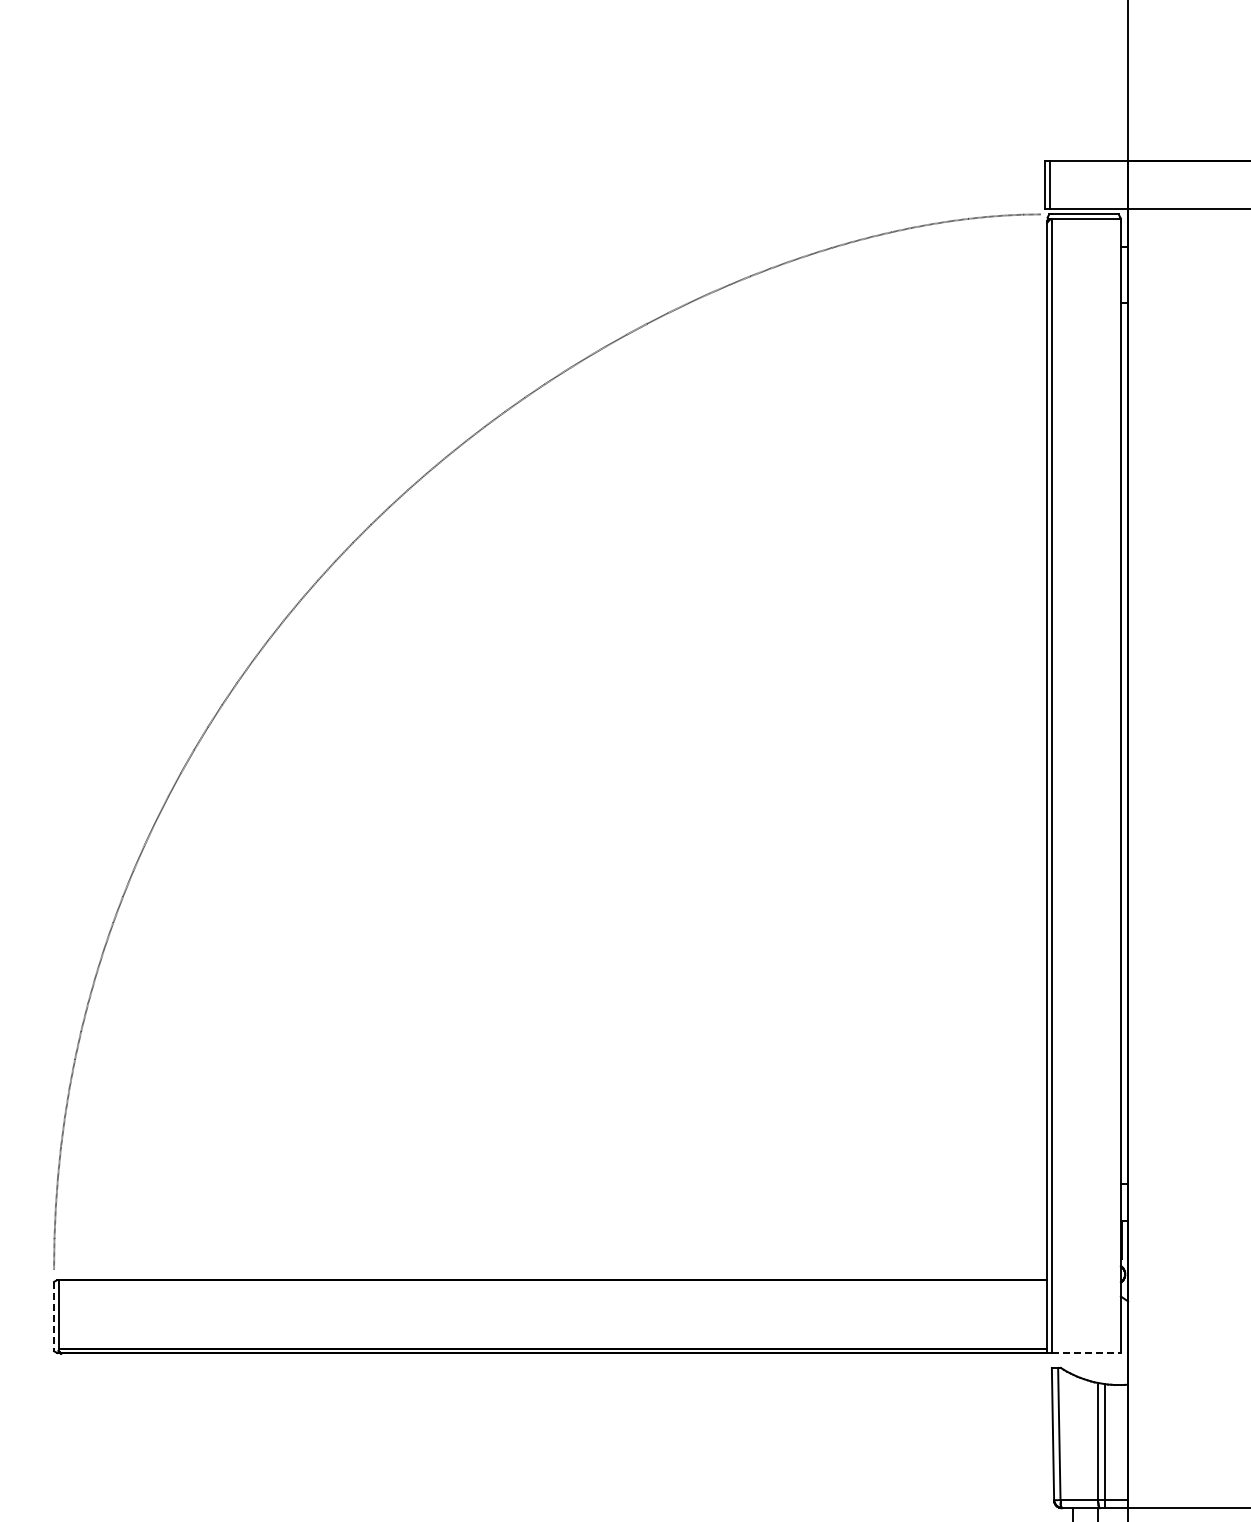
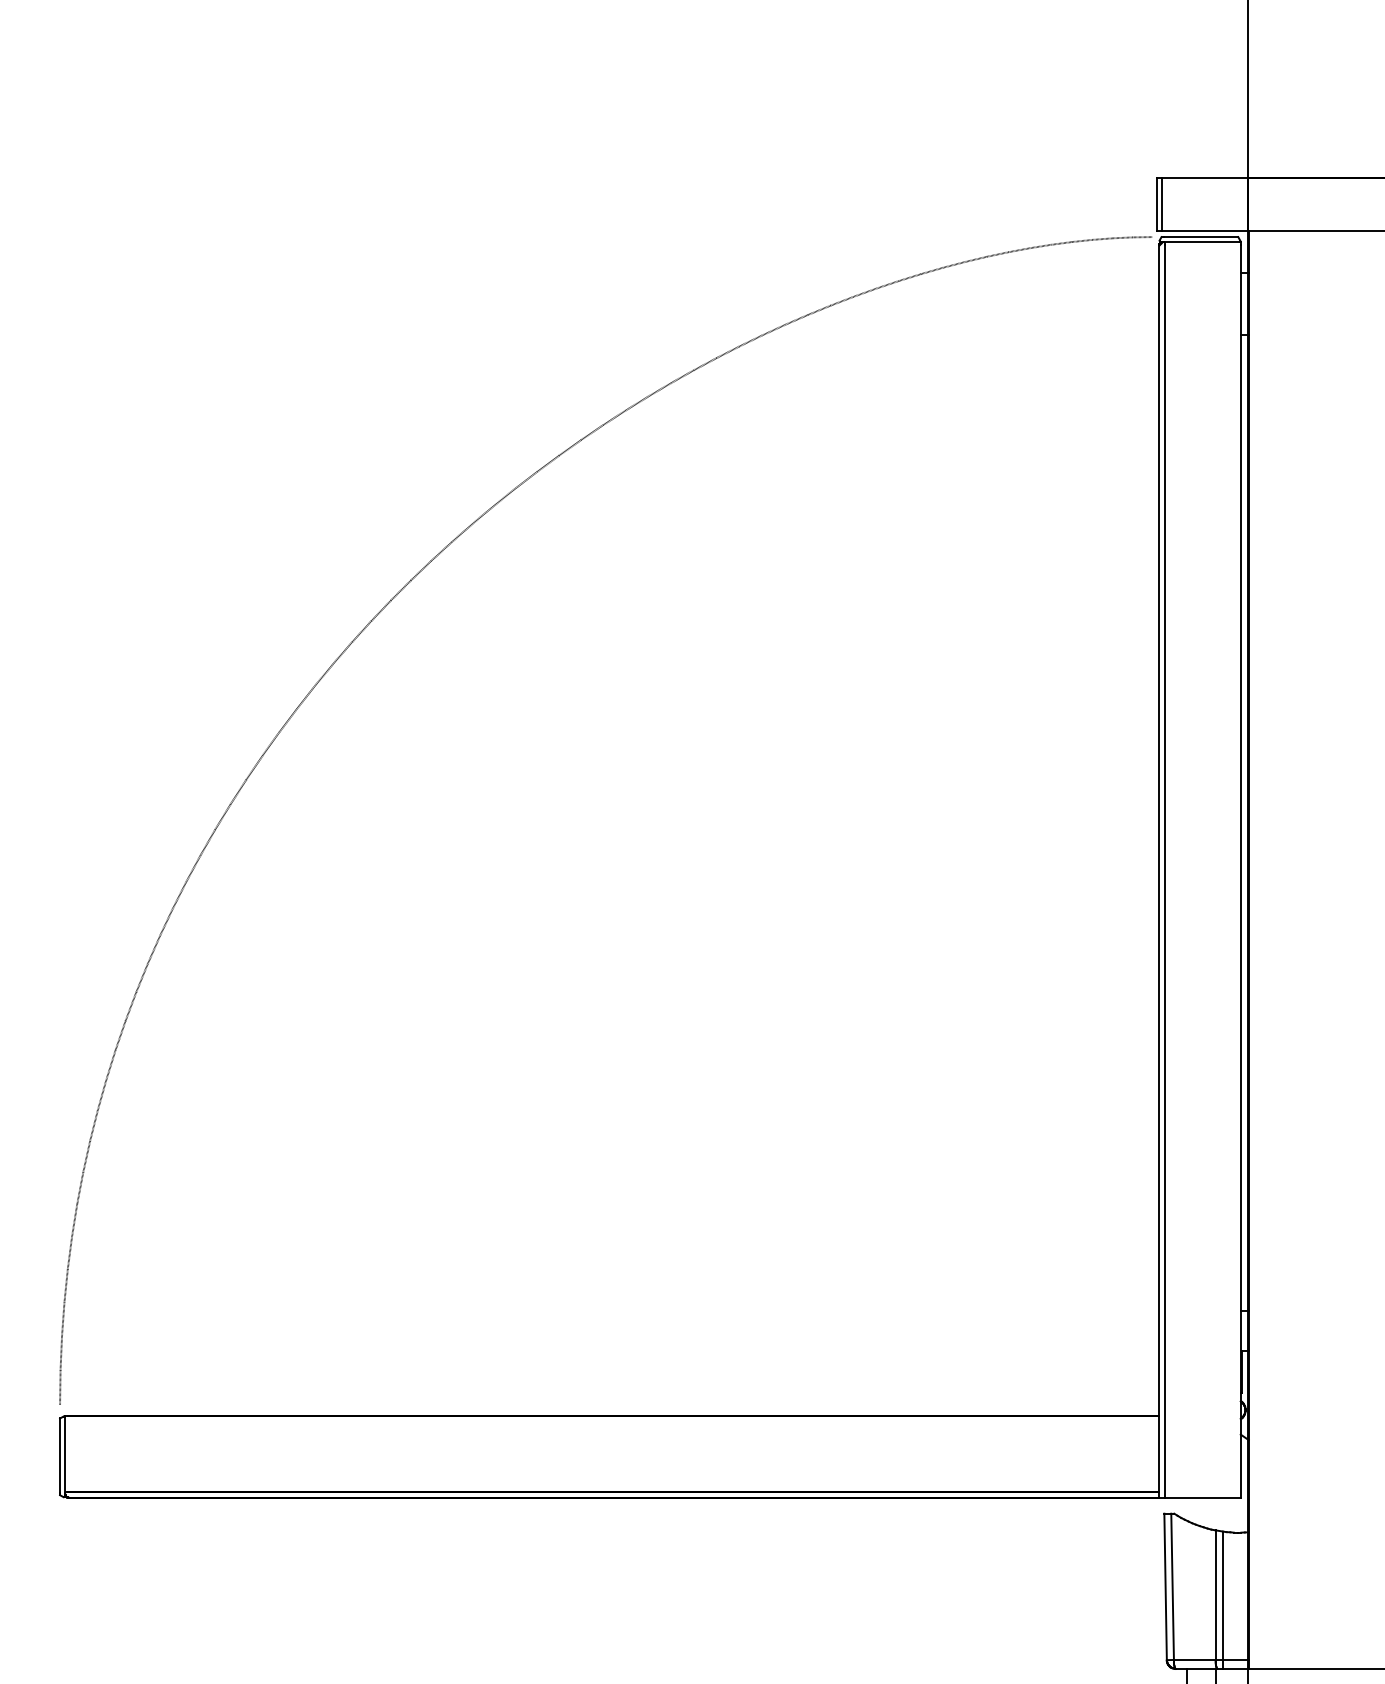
line: (54, 1315) -> (60, 1455), dashed -> solid
line: (1086, 1353) -> (1202, 1497), dashed -> solid

